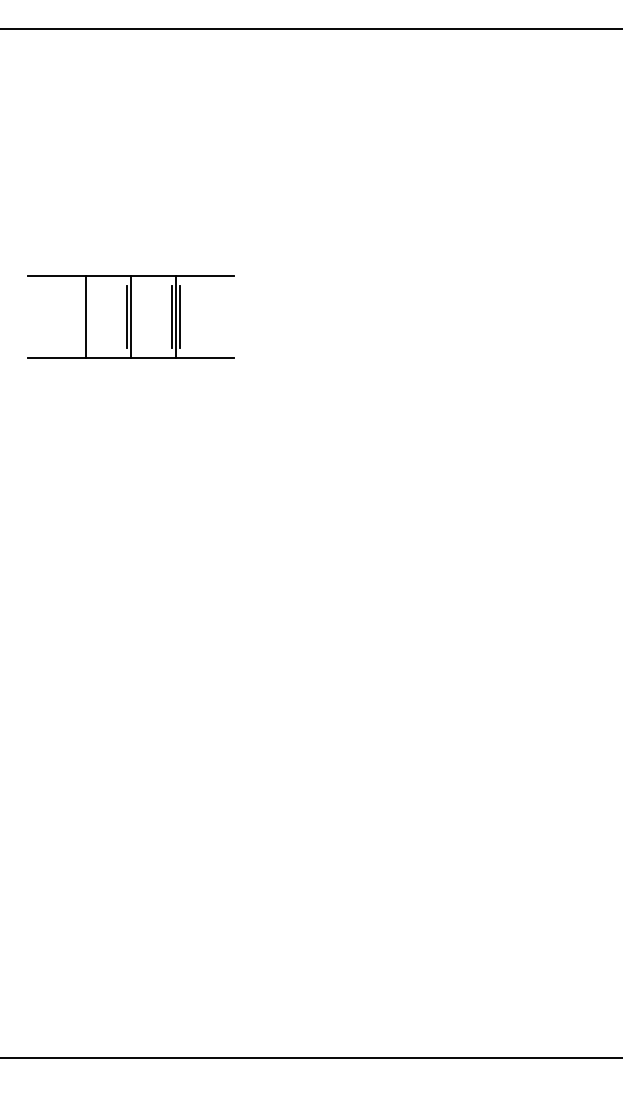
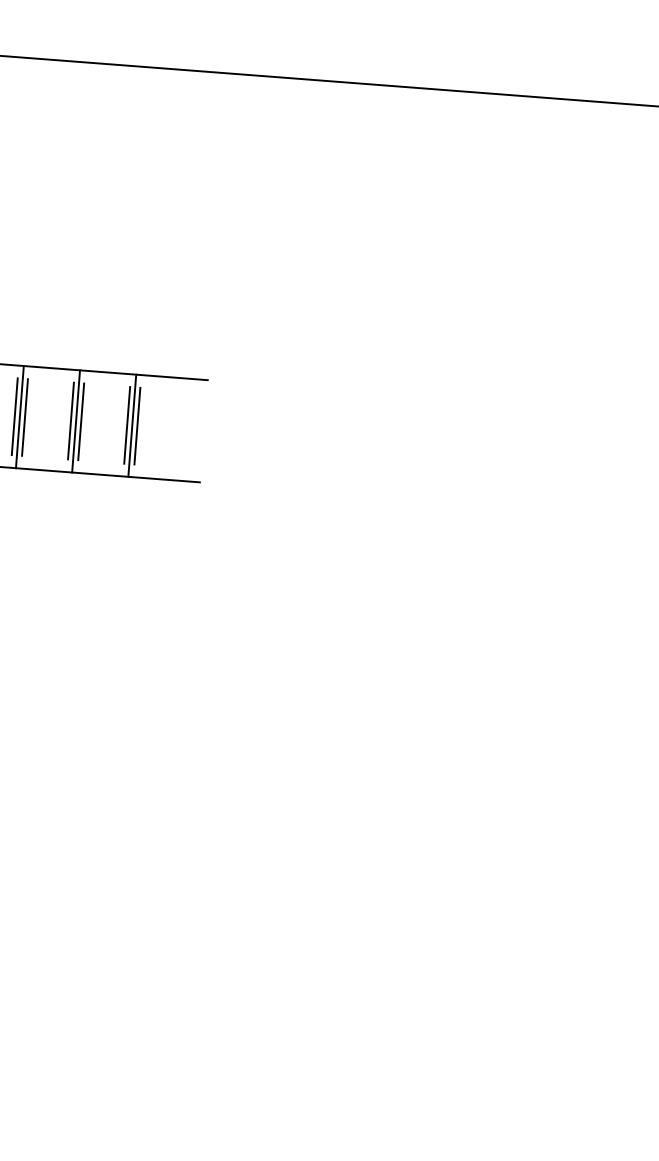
line: (81, 316) -> (14, 416), added
line: (89, 316) -> (24, 417), added
line: (134, 316) -> (80, 421), added

